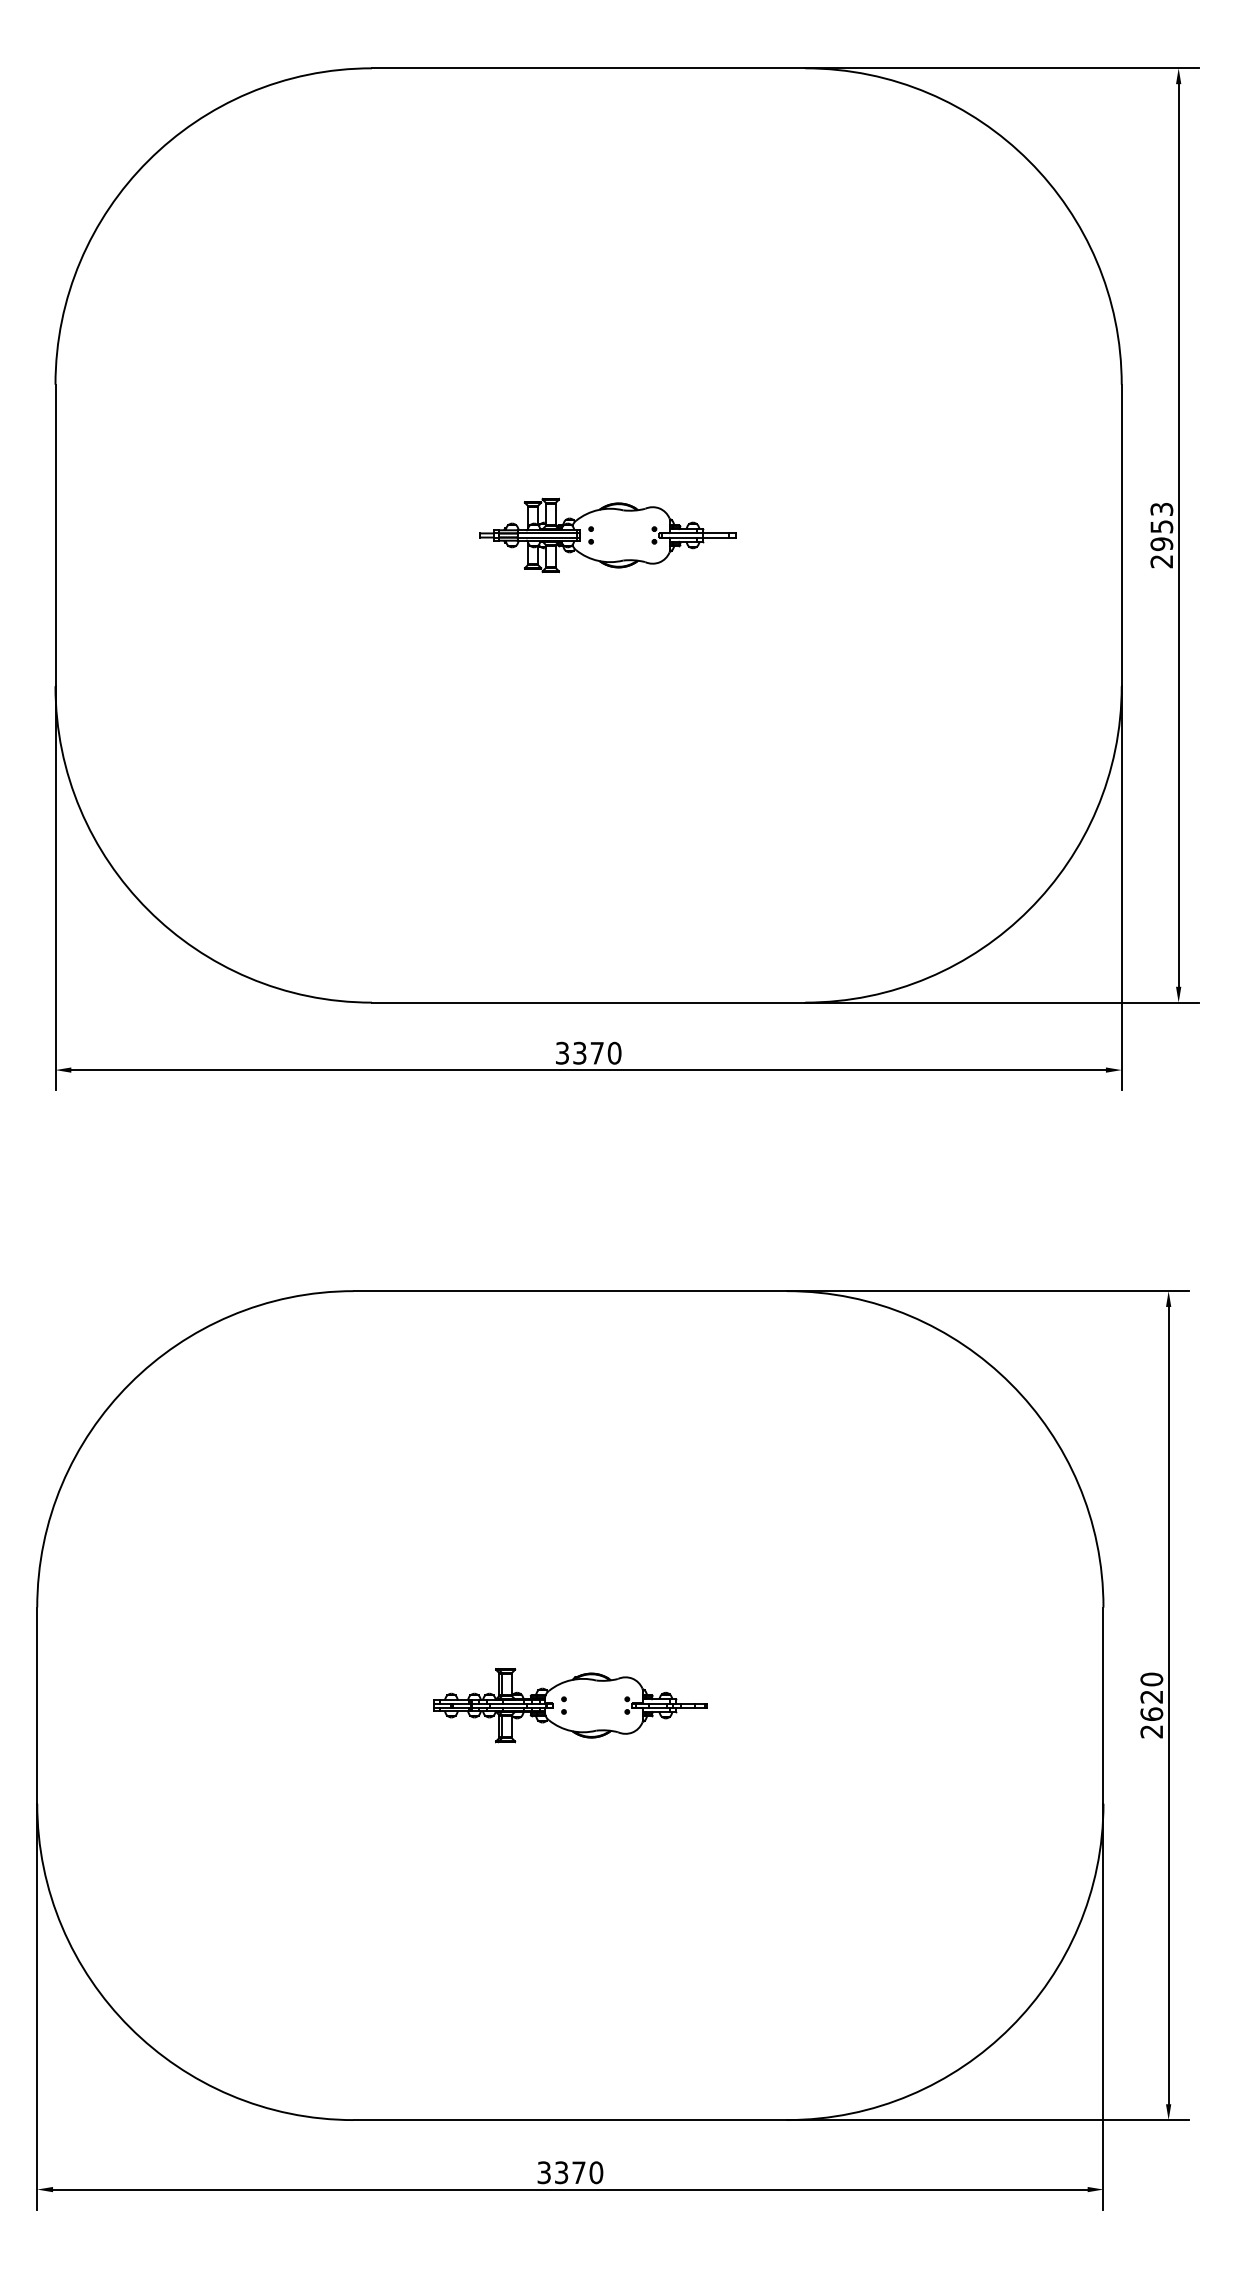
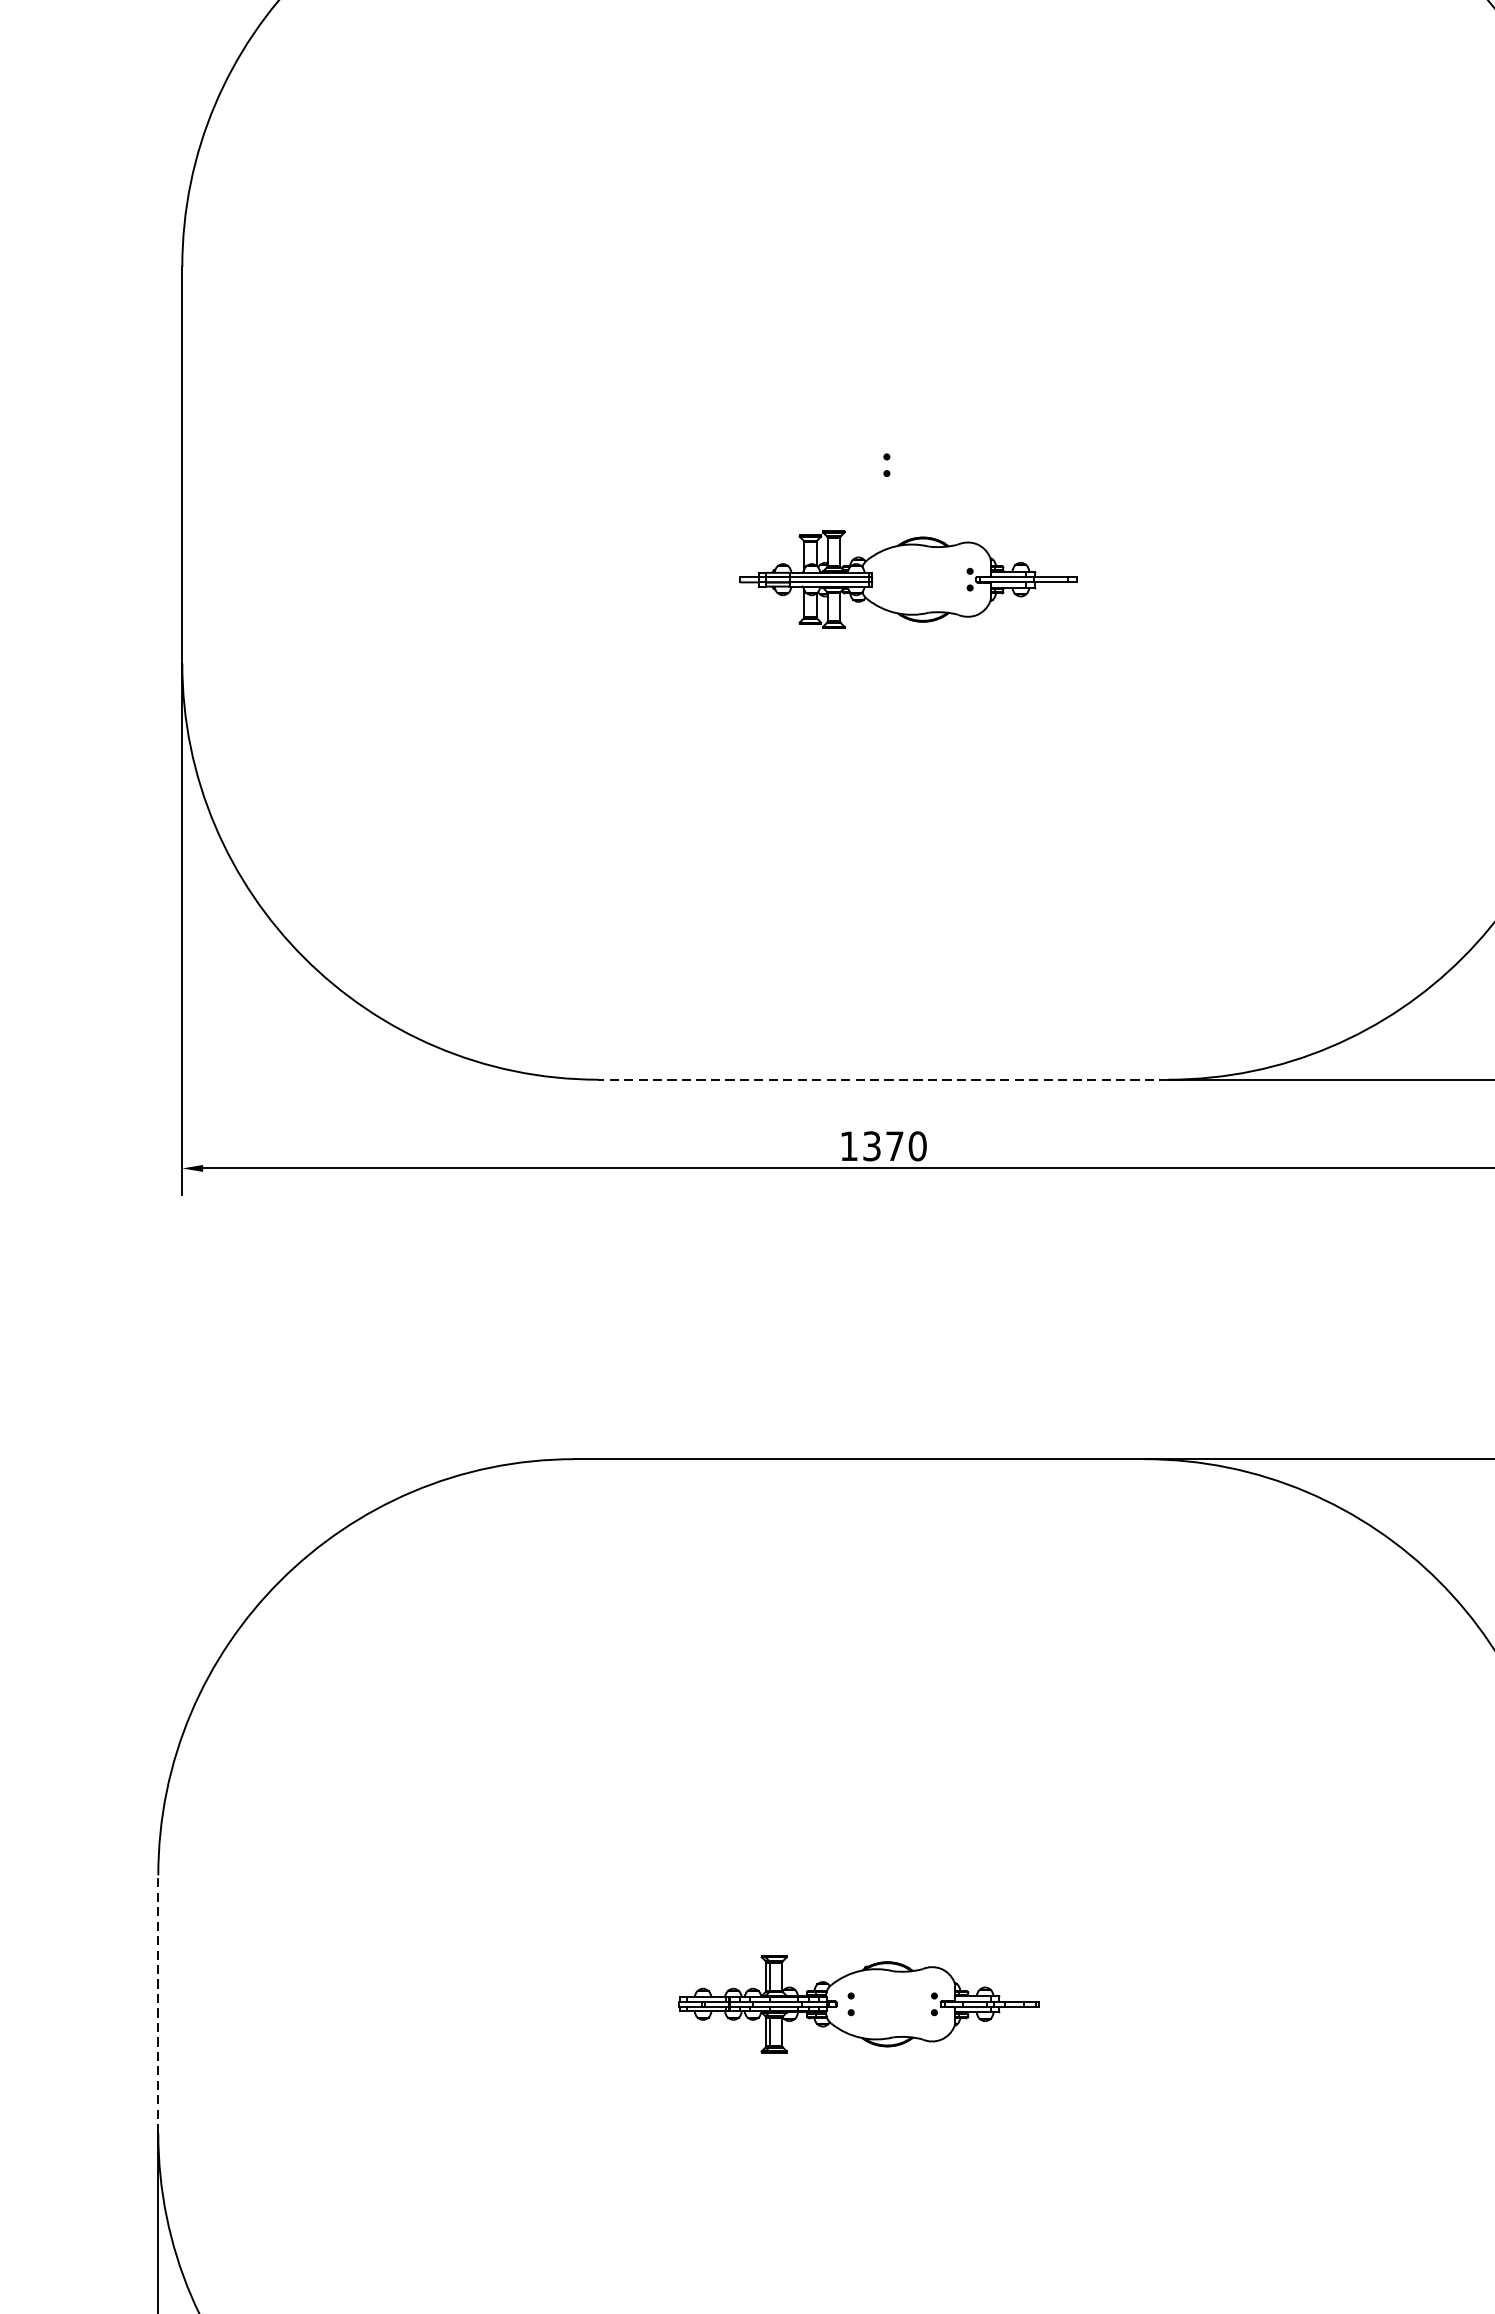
part: (607, 535) -> (908, 579), moved
line: (588, 1002) -> (883, 1079), solid -> dashed
text: (562, 1052) -> (849, 1145), 3370 -> 1370
line: (37, 1705) -> (158, 2004), solid -> dashed

